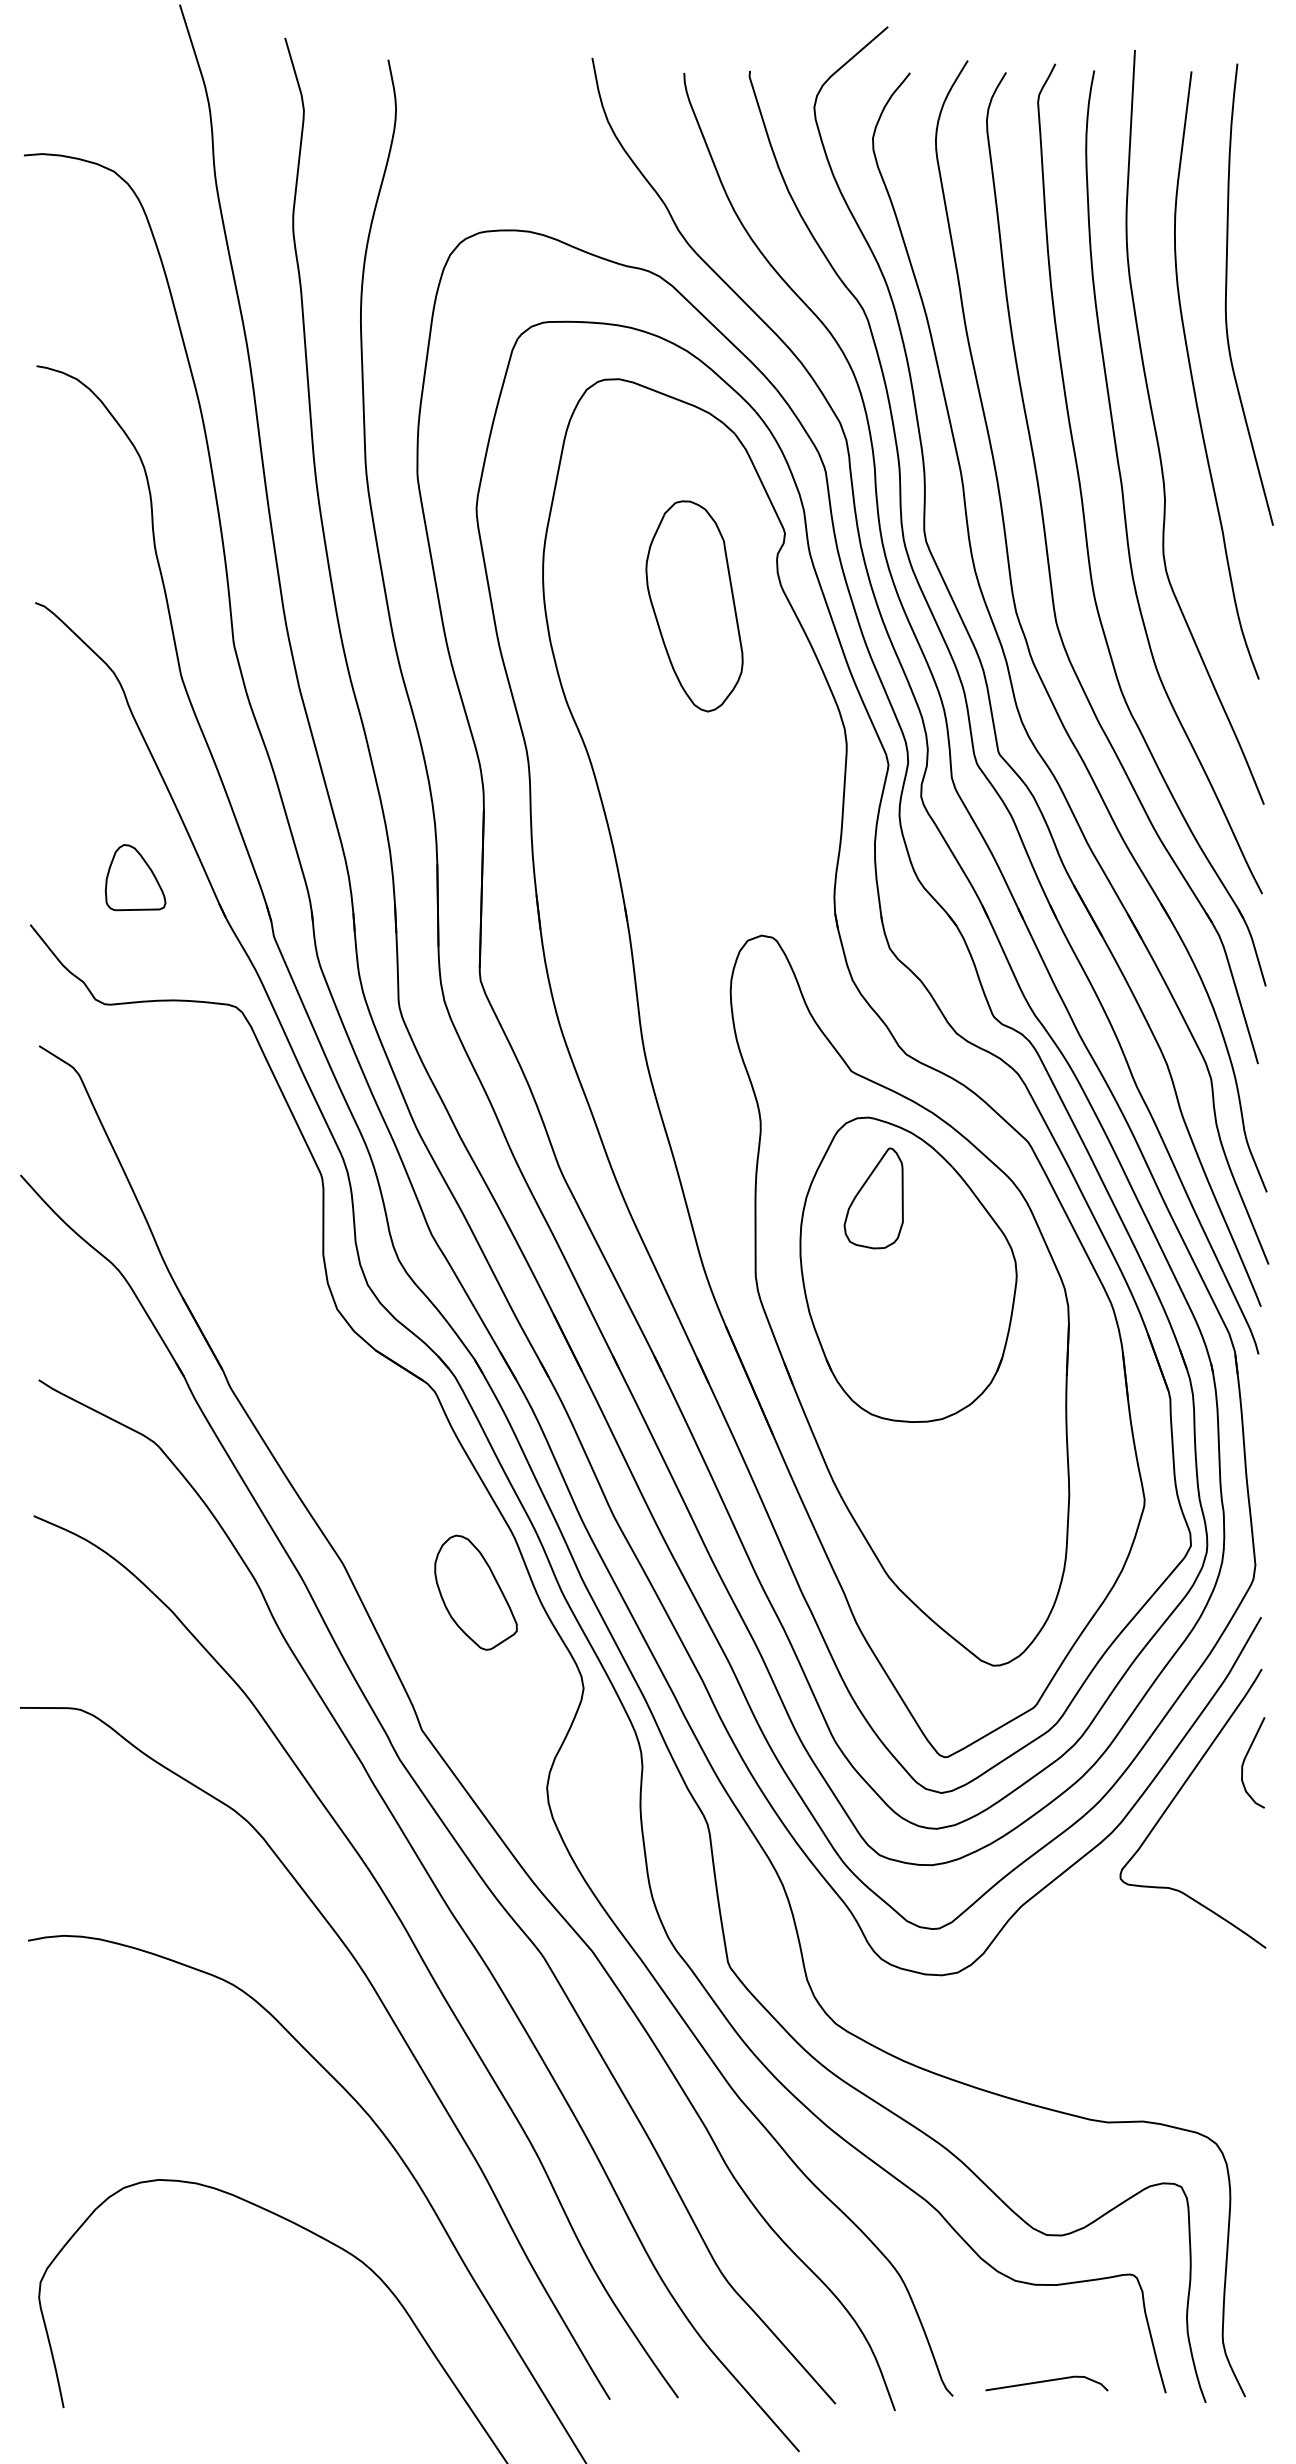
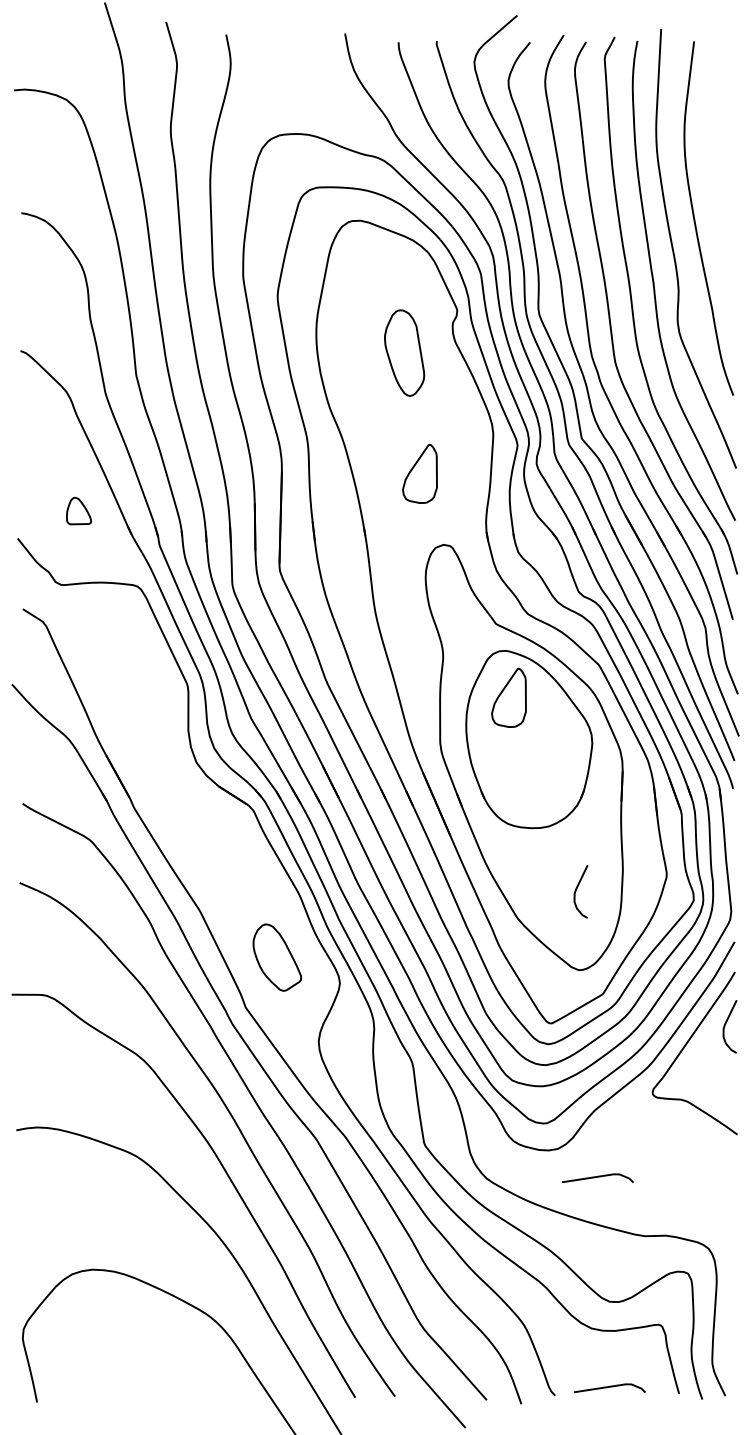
curve: (1228, 294) -> (715, 171), removed
part: (694, 607) -> (404, 353), size x0.7
part: (720, 813) -> (419, 473), added
part: (134, 876) -> (78, 510), size x0.7
curve: (991, 1527) -> (577, 889), added
part: (474, 1592) -> (276, 957), moved
line: (1025, 2021) -> (597, 1177), added

